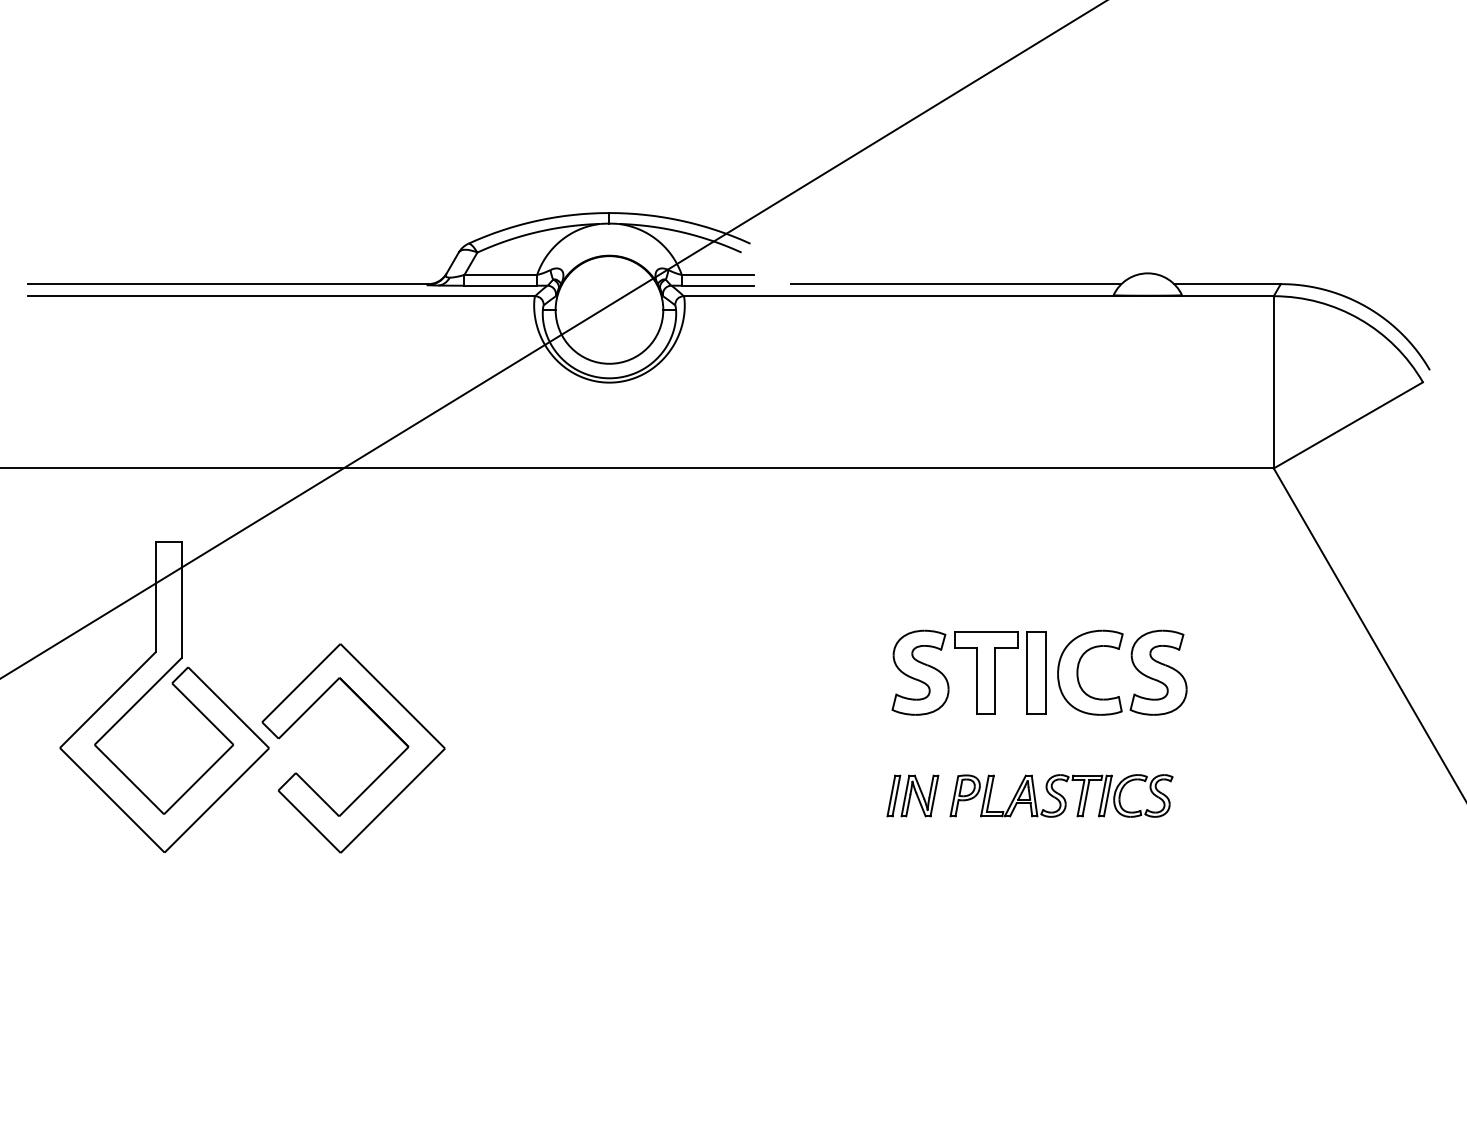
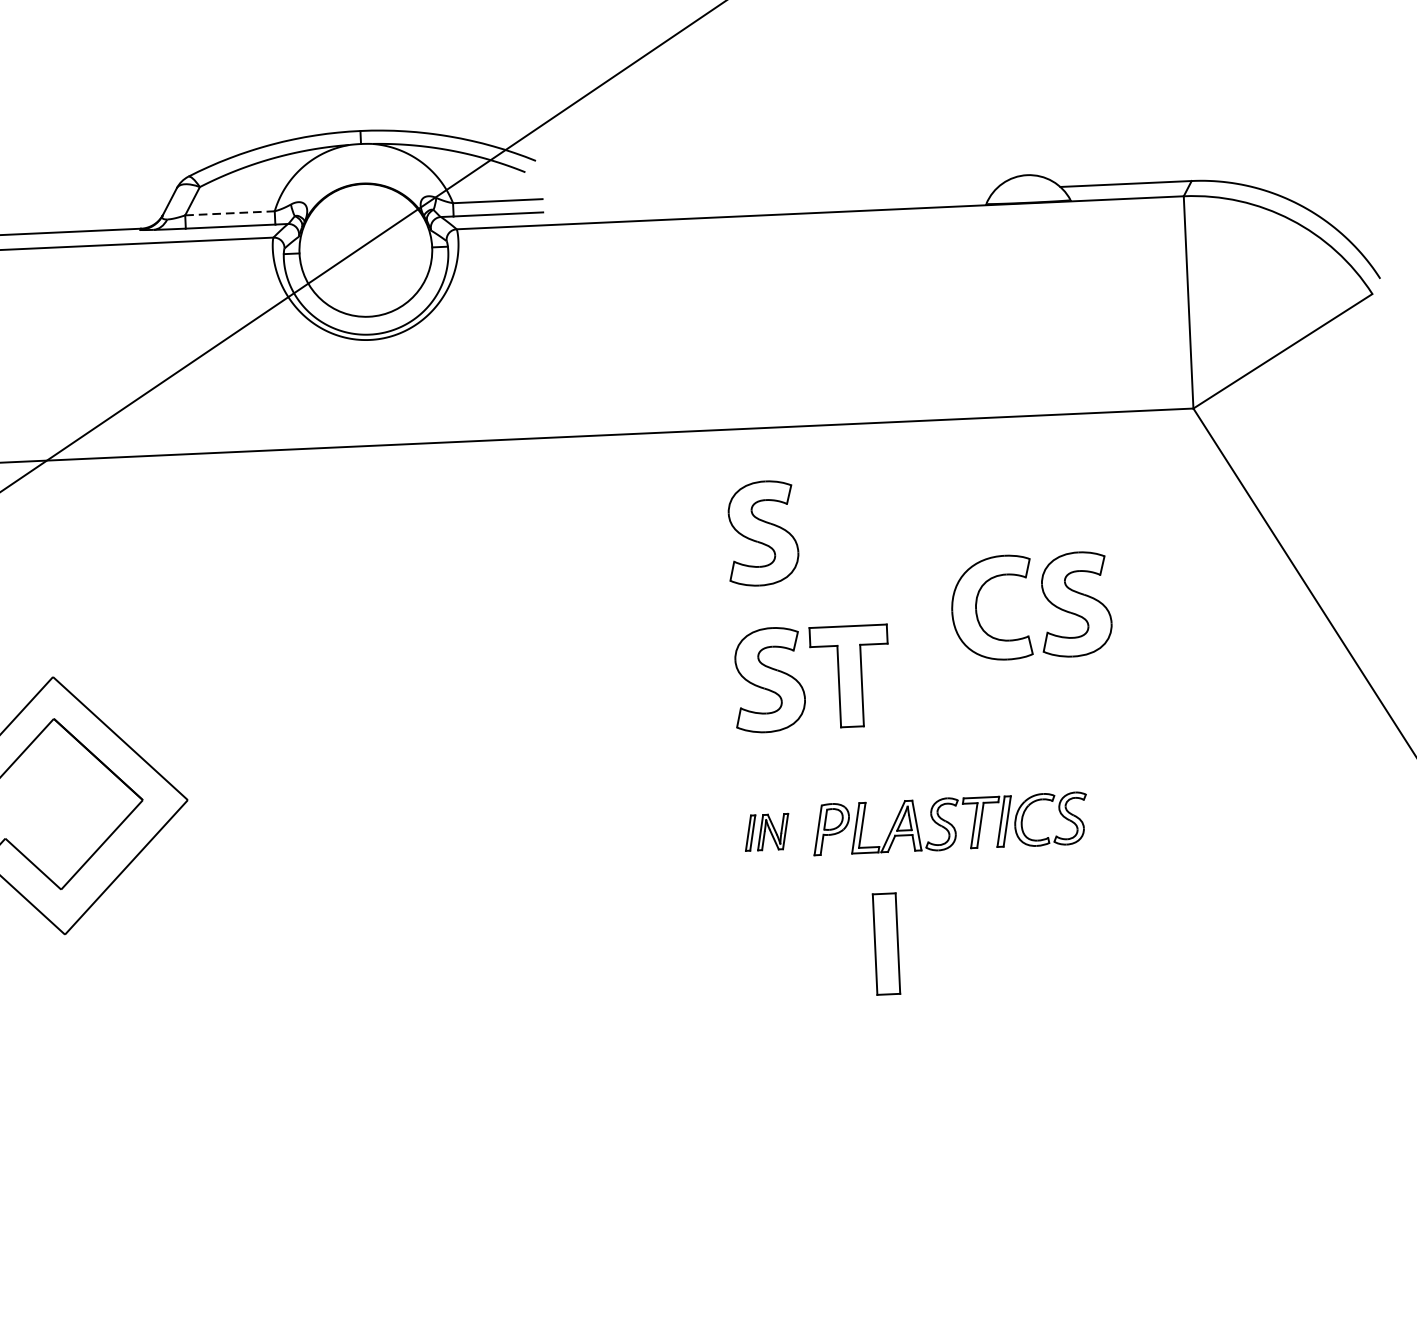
line: (501, 274) -> (230, 212), solid -> dashed
line: (955, 284) -> (790, 199), removed
part: (920, 553) -> (762, 533), added
part: (1133, 666) -> (1044, 598), moved
part: (1036, 672) -> (886, 943), moved
part: (912, 795) -> (766, 831), size x0.7

